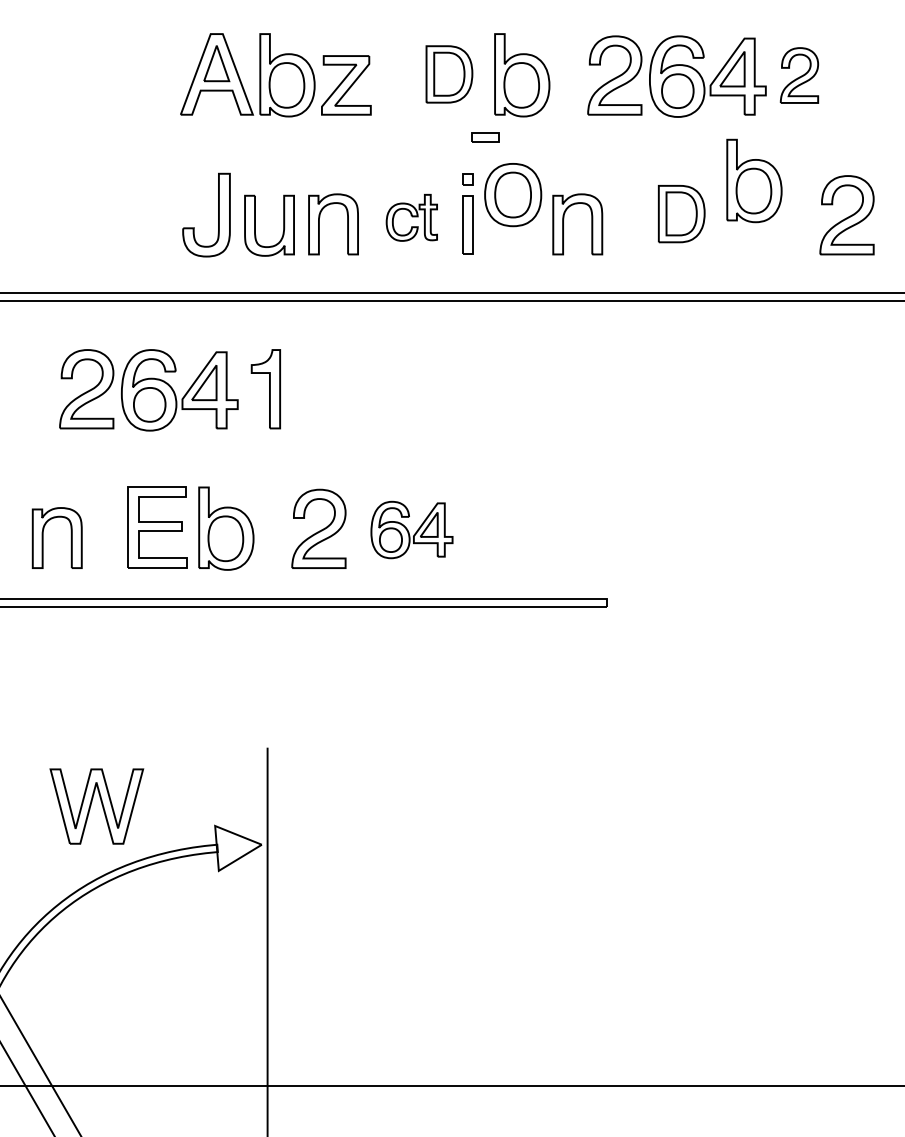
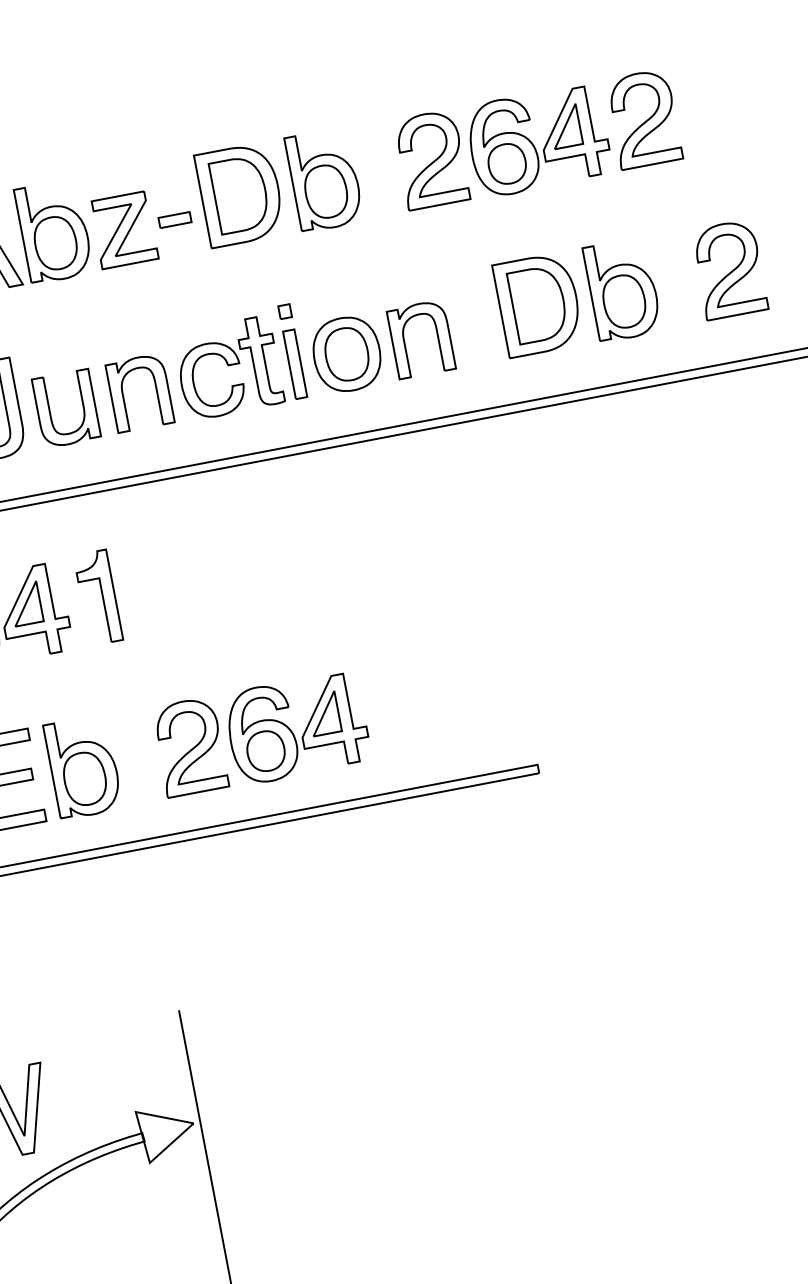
part: (449, 74) -> (240, 194), size x1.43
part: (799, 75) -> (643, 119), size x1.43
part: (485, 137) -> (175, 220), moved
part: (754, 180) -> (622, 289), moved
part: (513, 195) -> (347, 354), moved
part: (681, 213) -> (538, 304), size x1.43
part: (411, 217) -> (228, 368), size x1.67
part: (411, 529) -> (296, 727), size x1.43

